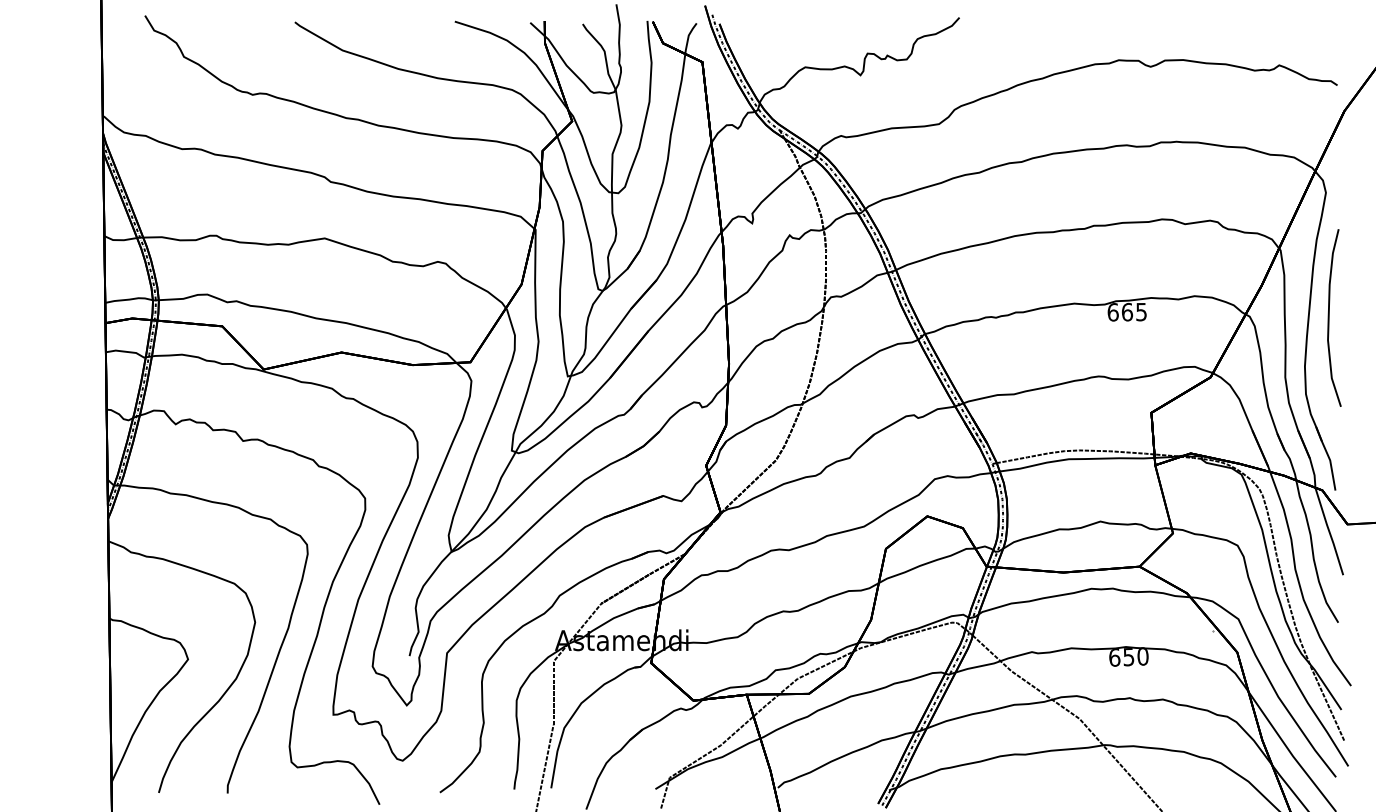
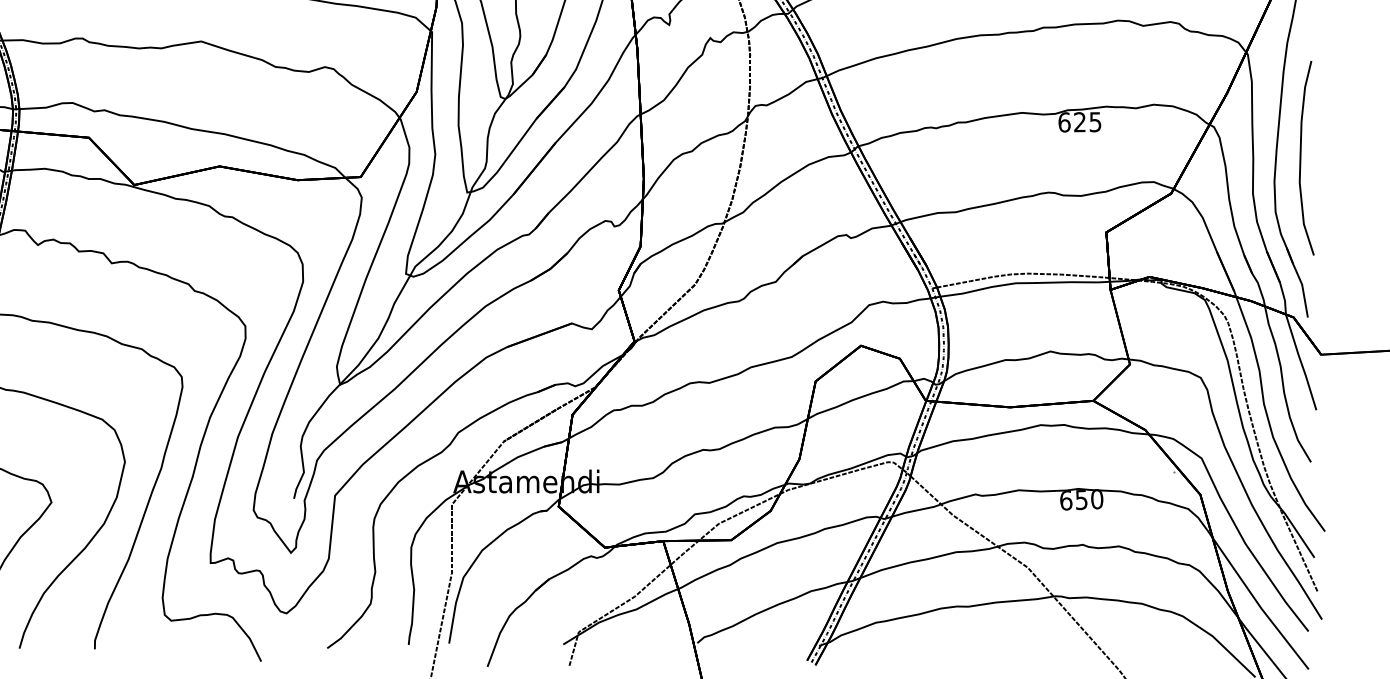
text: (1127, 311) -> (1080, 121), 665 -> 625
curve: (1329, 317) -> (1301, 157), moved

